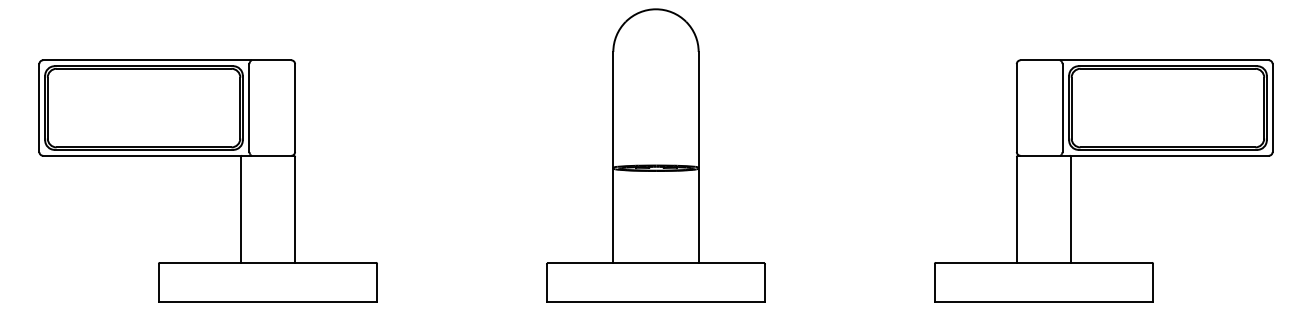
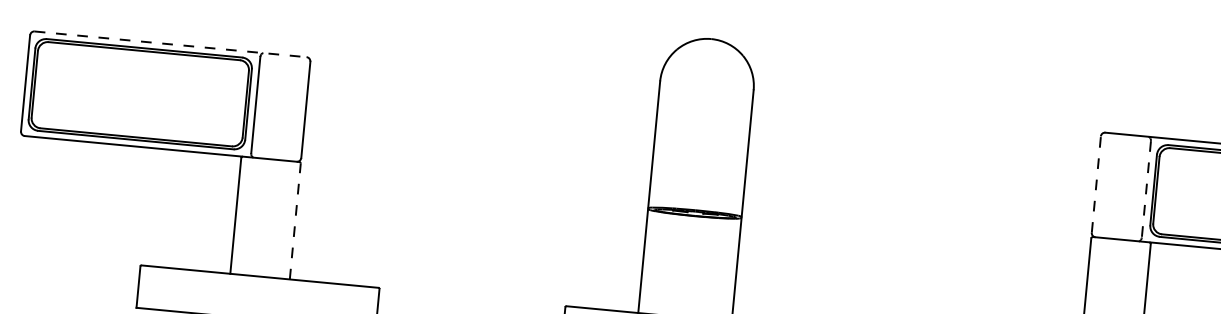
line: (167, 60) -> (170, 44), solid -> dashed
line: (1016, 108) -> (1095, 185), solid -> dashed
line: (1062, 108) -> (1146, 189), solid -> dashed
line: (295, 210) -> (295, 222), solid -> dashed

